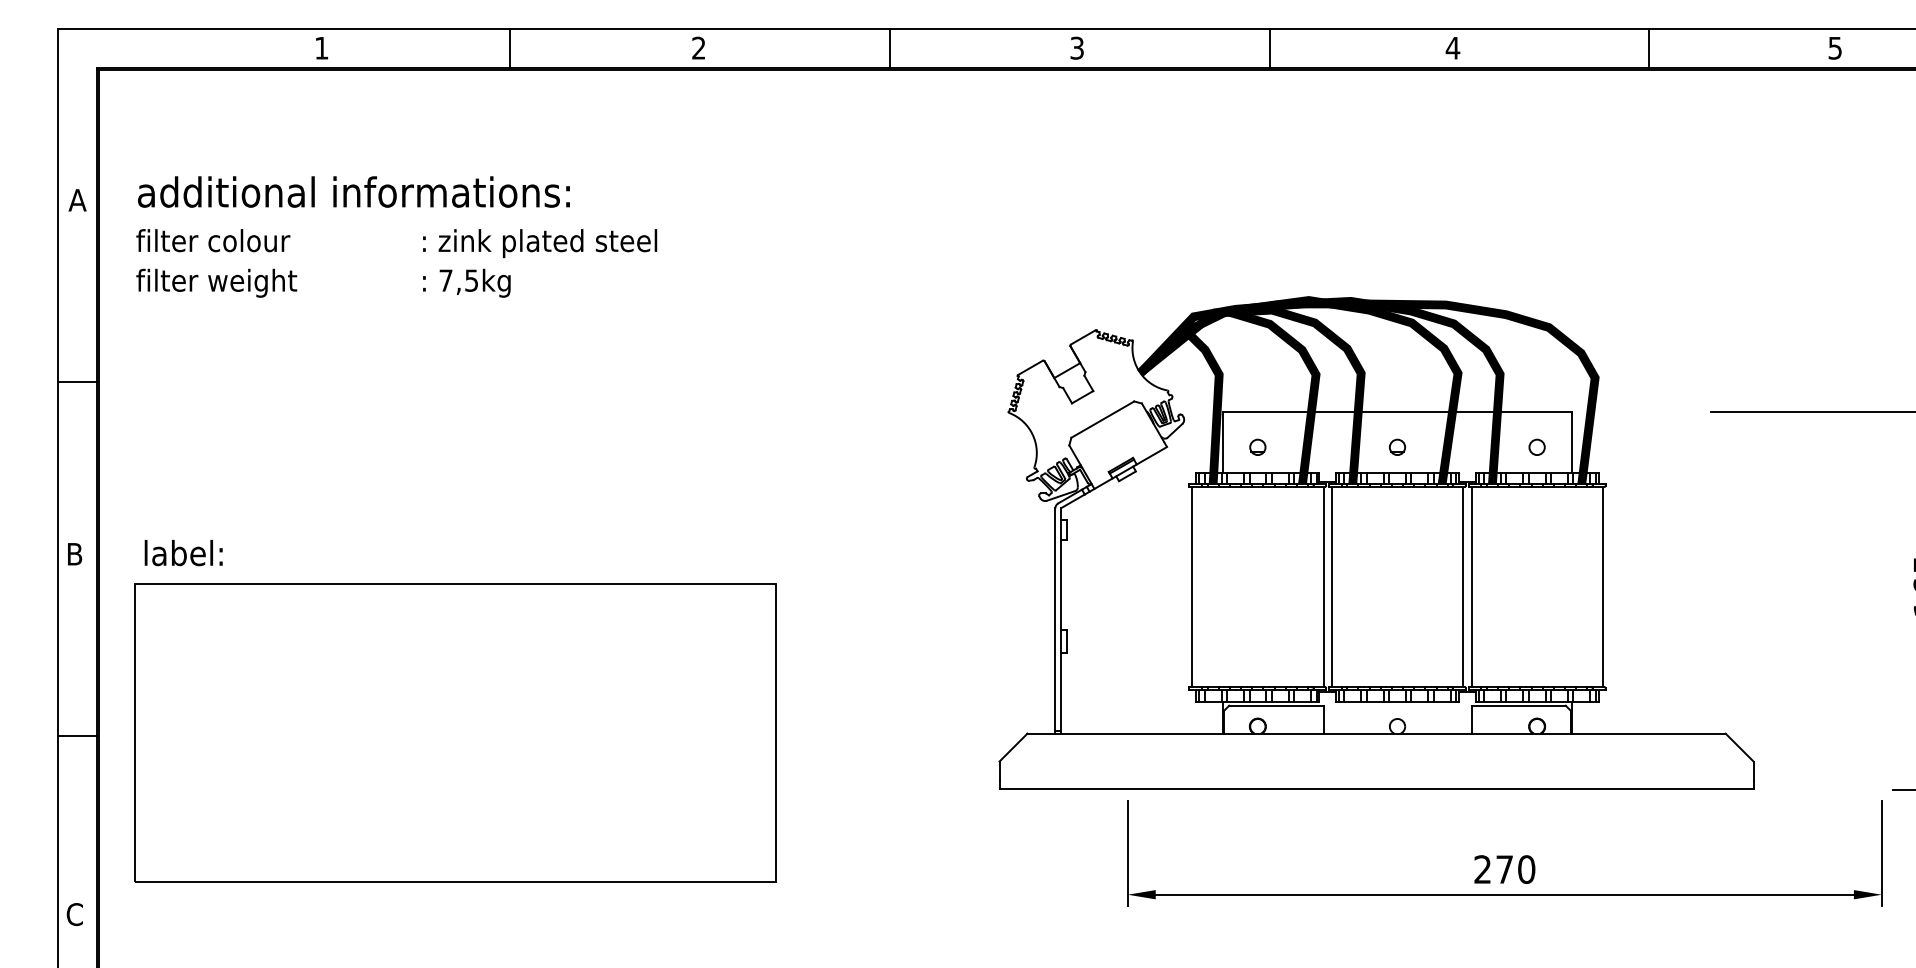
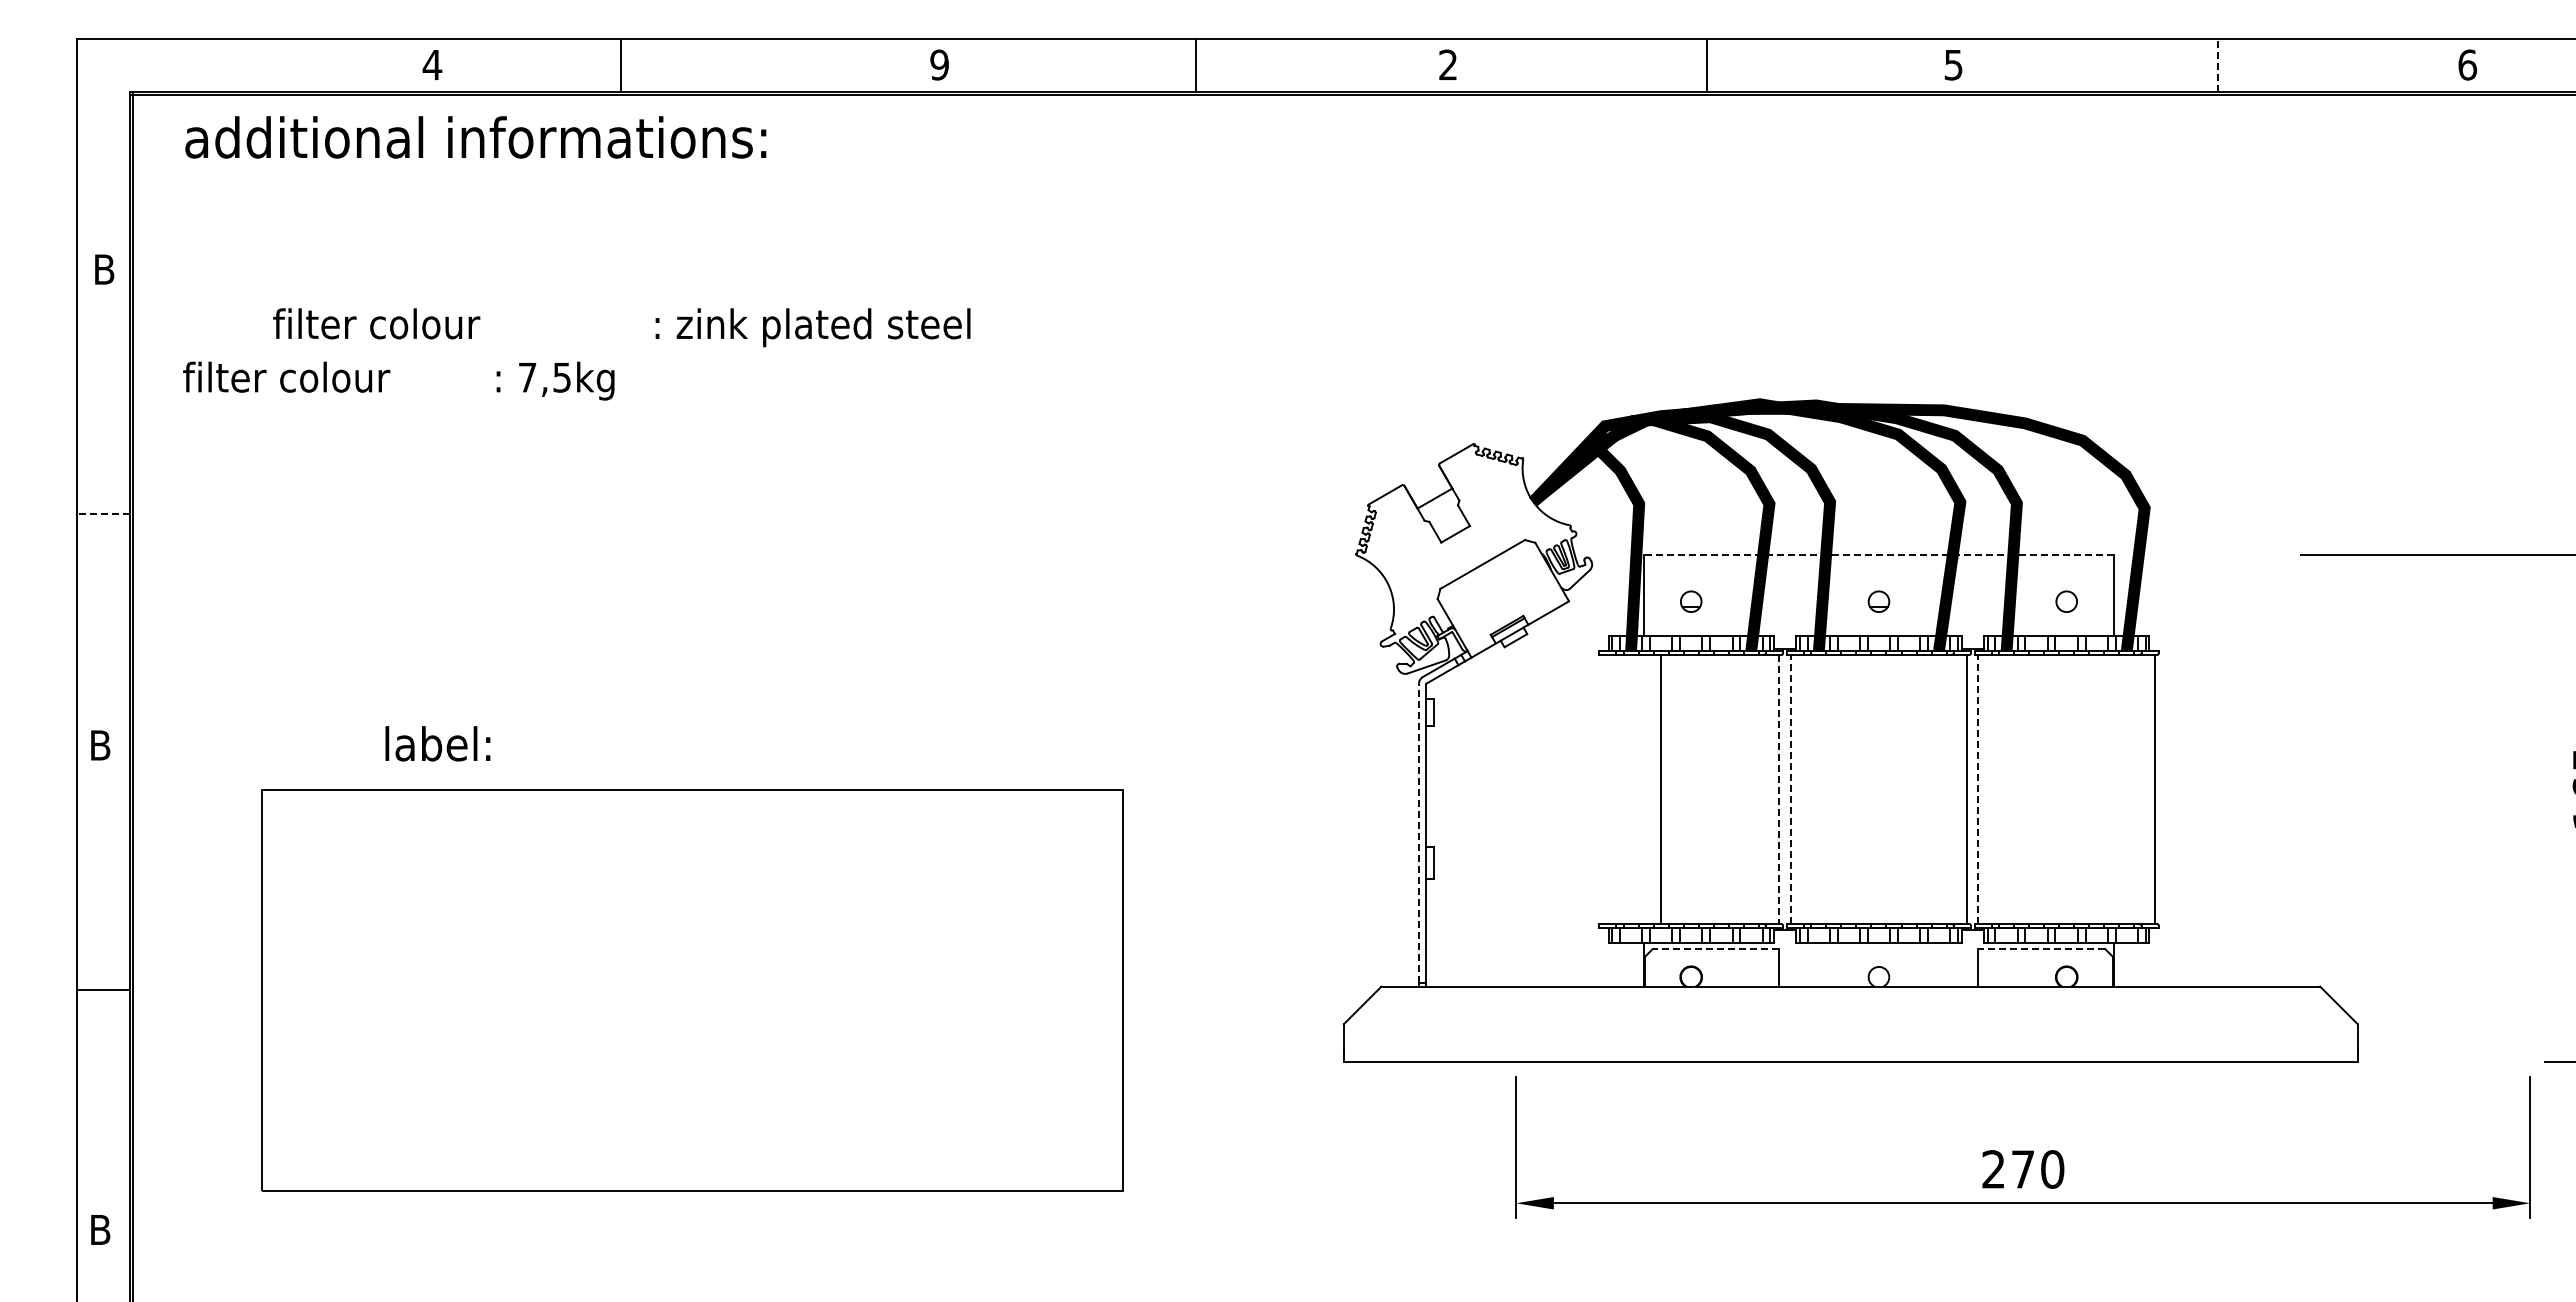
text: (321, 47) -> (432, 64), 1 -> 4
text: (698, 47) -> (939, 64), 2 -> 9
text: (1077, 47) -> (1448, 64), 3 -> 2
line: (1649, 47) -> (2217, 64), solid -> dashed
text: (1835, 47) -> (2467, 64), 5 -> 6
line: (509, 48) -> (620, 65), moved
text: (1452, 48) -> (1953, 65), 4 -> 5
text: (353, 192) -> (475, 137), moved
text: (77, 200) -> (104, 269), A -> B
text: (213, 240) -> (376, 323), moved
text: (539, 243) -> (812, 327), moved
text: (252, 282) -> (339, 380), filter weight -> filter colour
text: (466, 282) -> (555, 380), moved
line: (77, 382) -> (103, 514), solid -> dashed
line: (1397, 412) -> (1878, 554), solid -> dashed
text: (183, 552) -> (437, 743), moved
line: (1191, 587) -> (1660, 789), moved
line: (1323, 587) -> (1779, 790), solid -> dashed
line: (1331, 587) -> (1790, 789), solid -> dashed
line: (1471, 587) -> (1978, 789), solid -> dashed
line: (1055, 619) -> (1418, 833), solid -> dashed
line: (1275, 705) -> (1715, 949), solid -> dashed
line: (1518, 705) -> (2041, 949), solid -> dashed
part: (455, 732) -> (692, 990), moved
text: (74, 914) -> (100, 1229), C -> B

